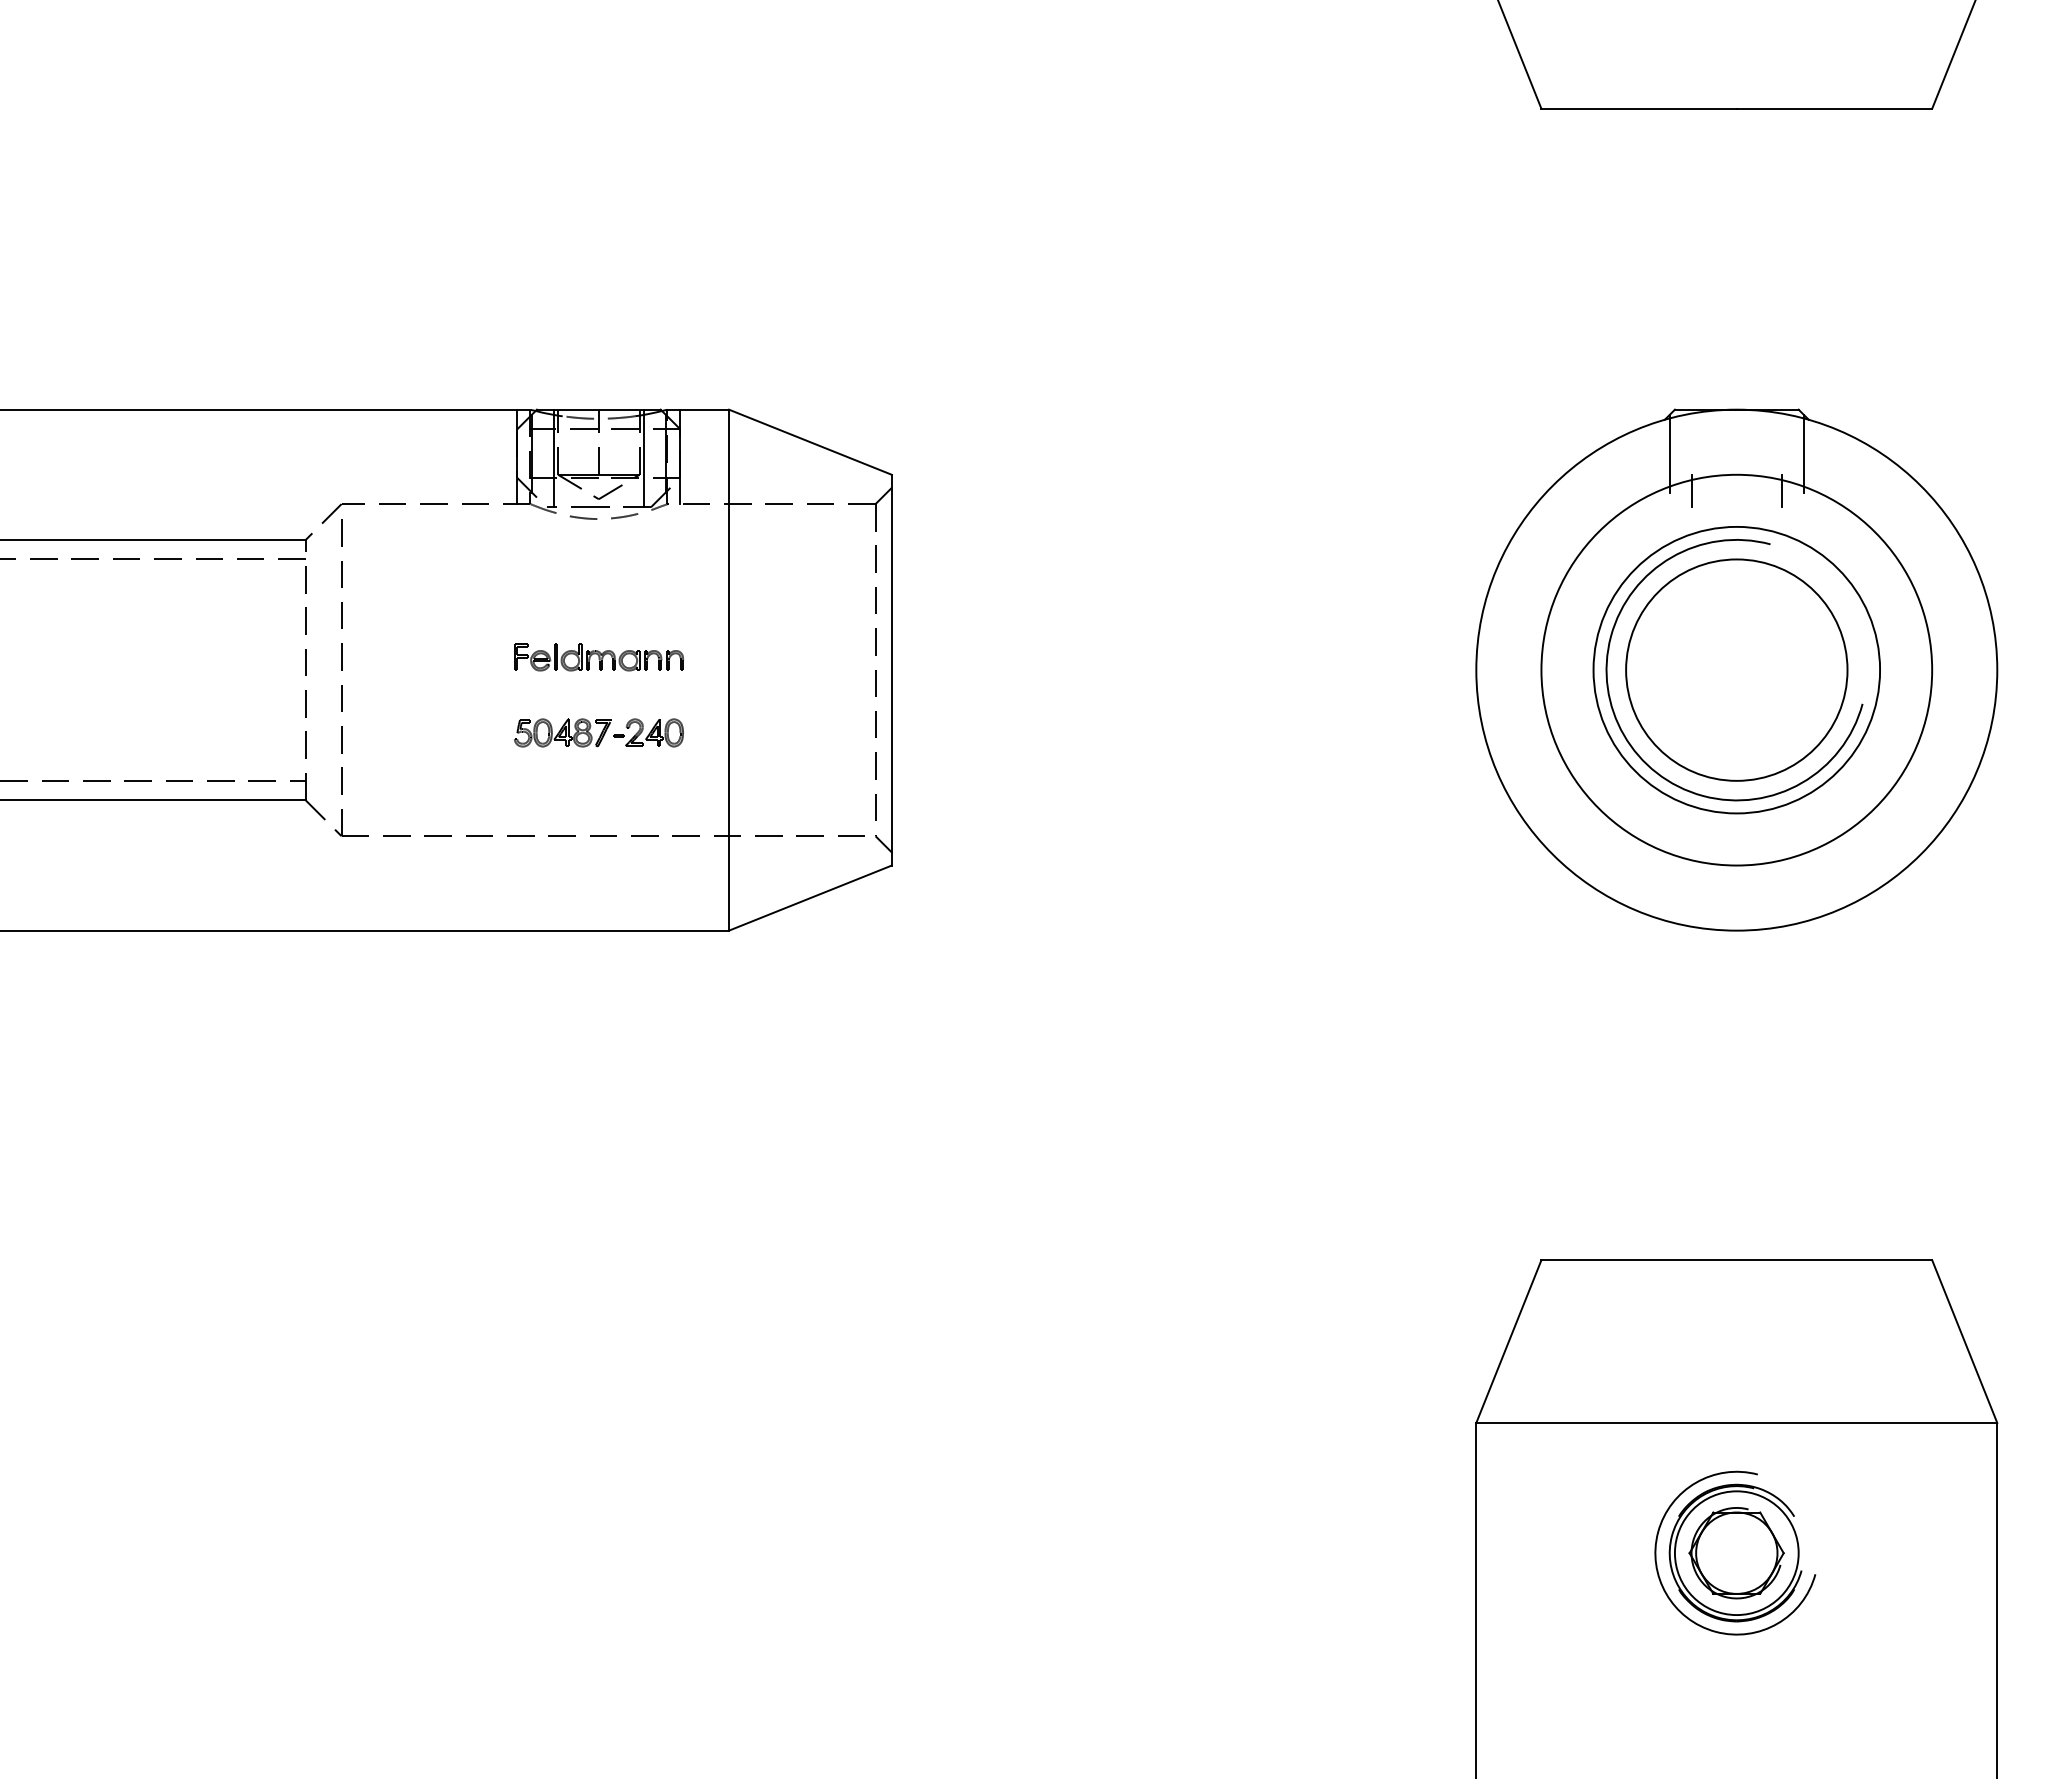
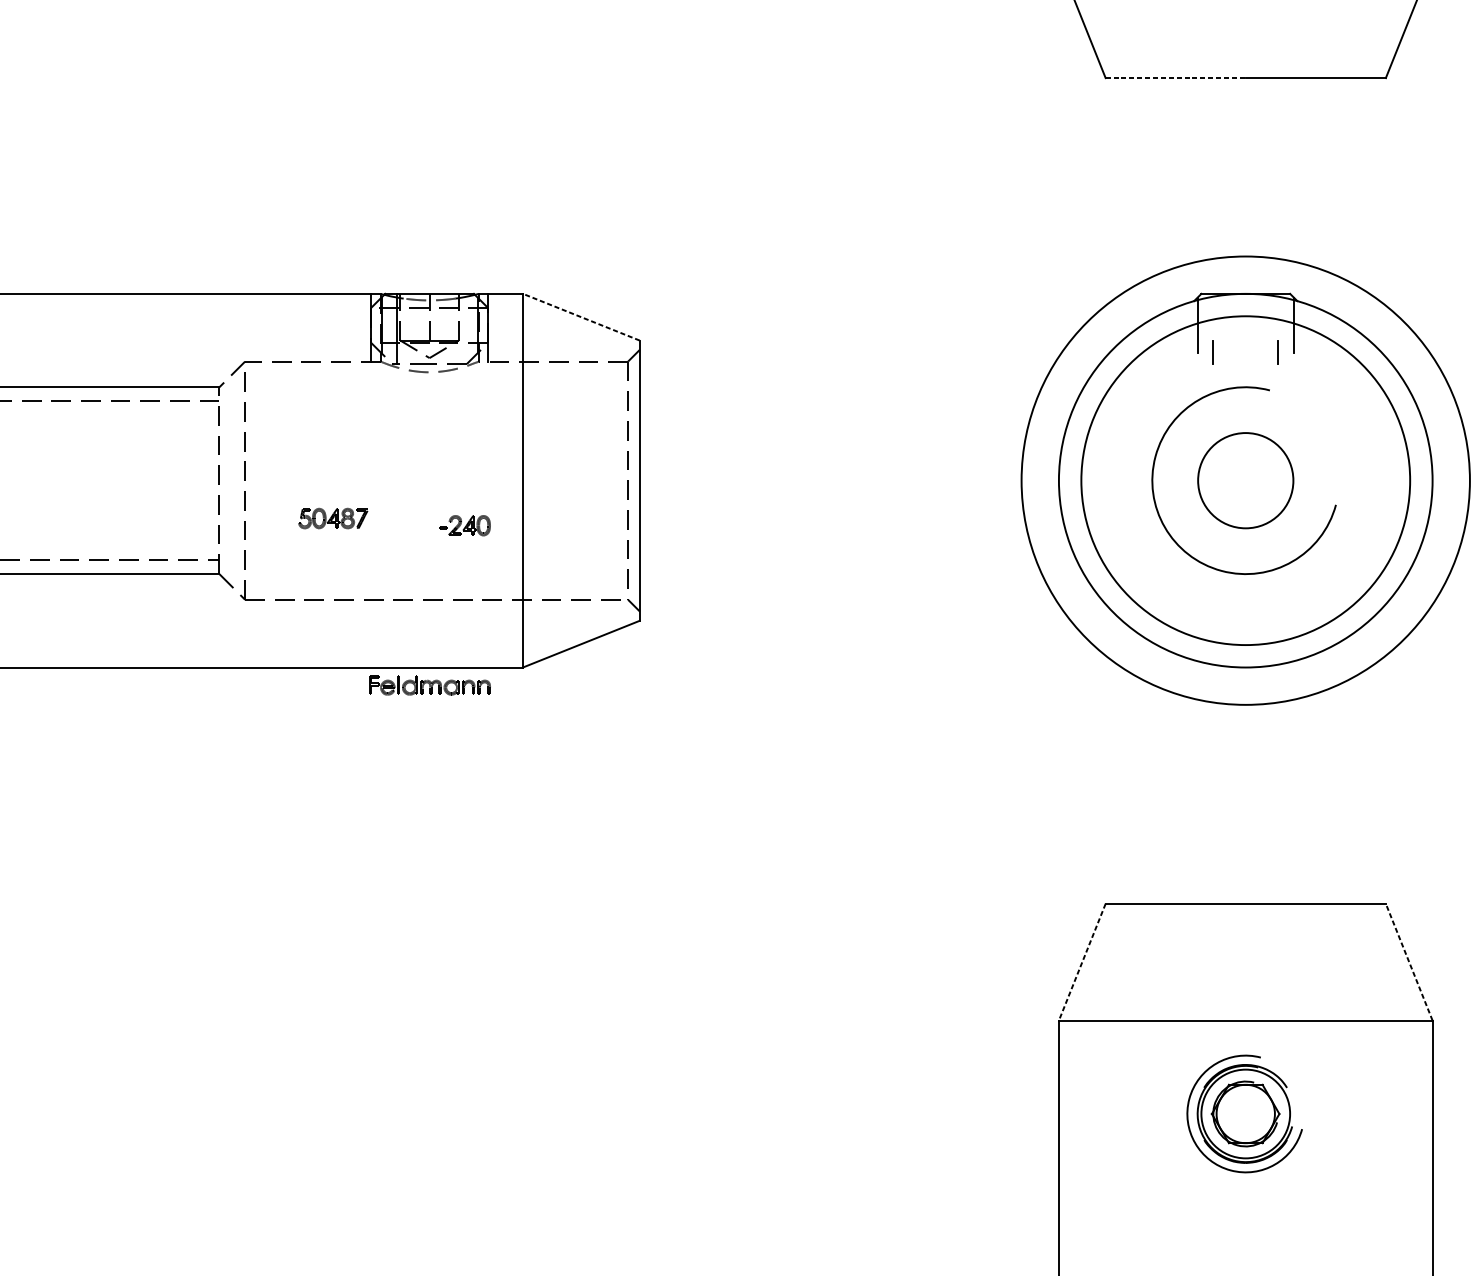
line: (1639, 108) -> (1175, 77), solid -> dashed
line: (810, 442) -> (581, 317), solid -> dashed
line: (644, 458) -> (462, 328), removed
part: (599, 657) -> (430, 685), moved
circle: (1736, 669) -> (1245, 480), size x0.6
circle: (1736, 669) -> (1245, 480), size x1.6
circle: (1736, 669) -> (1245, 480), size x1.6
part: (562, 732) -> (333, 518), moved
line: (1508, 1341) -> (1082, 962), solid -> dashed
line: (1964, 1341) -> (1409, 962), solid -> dashed

